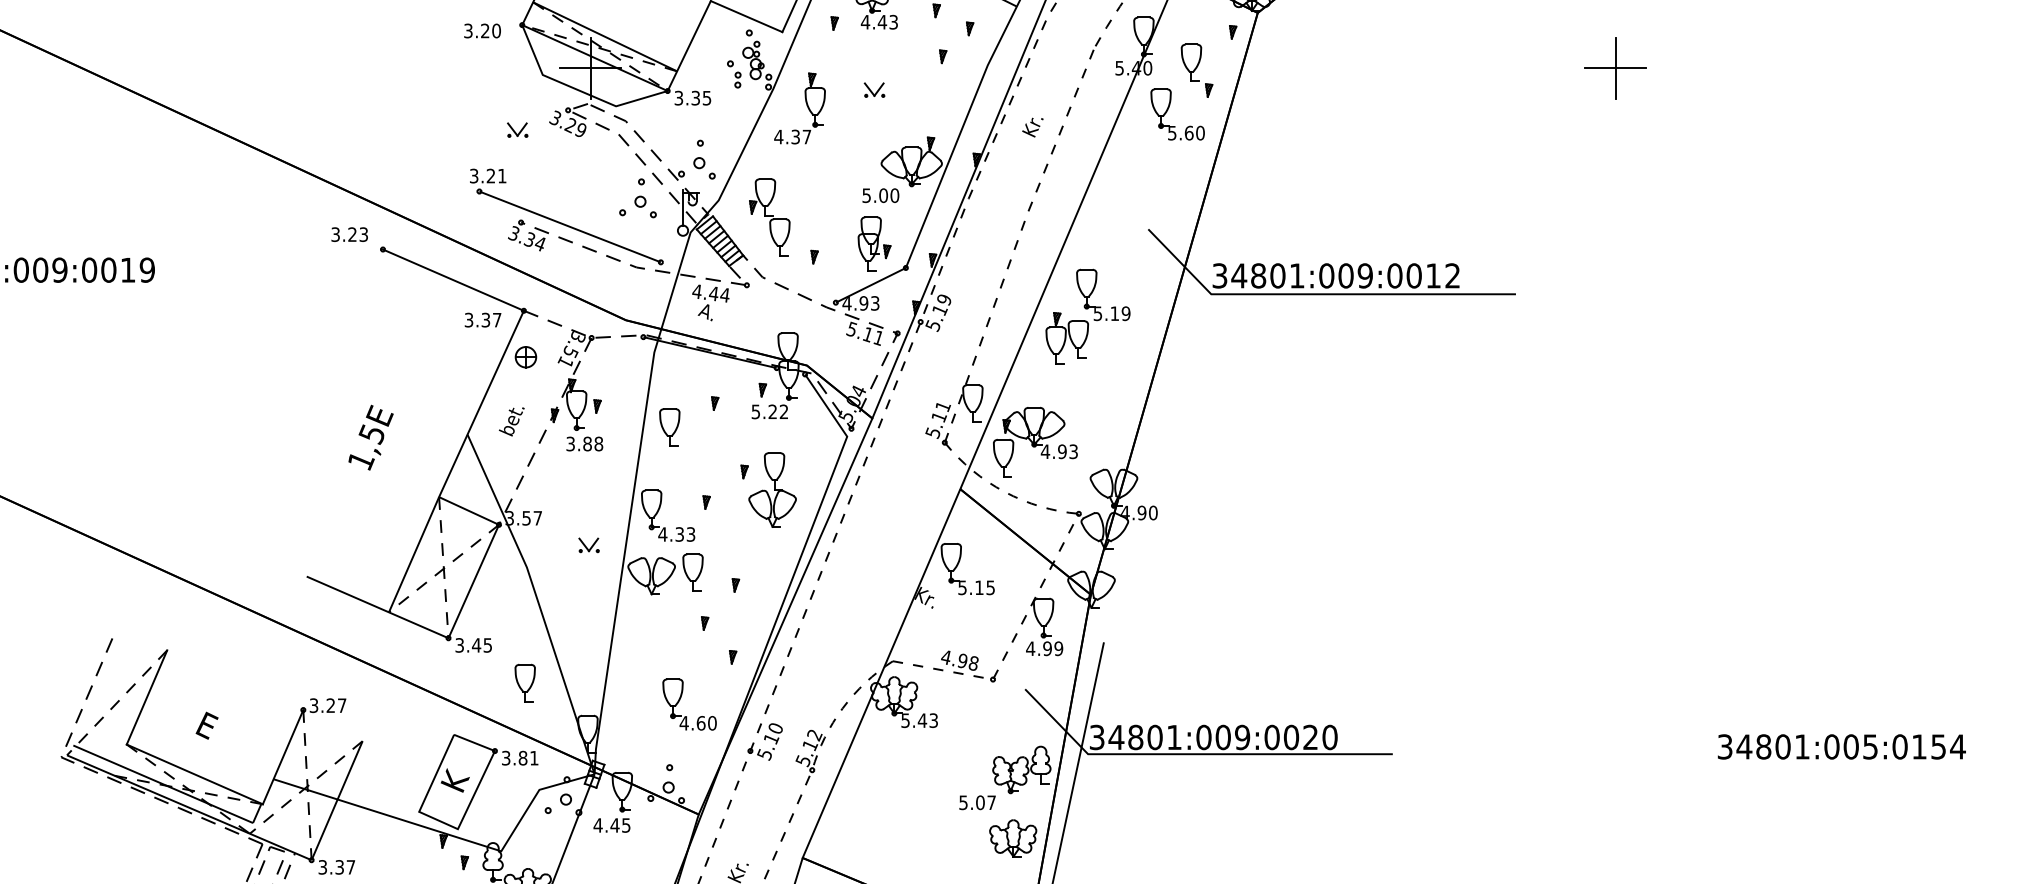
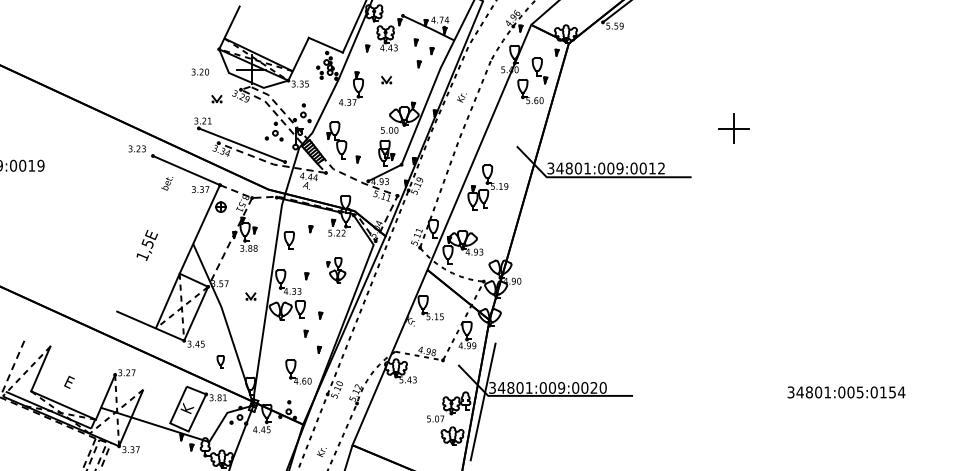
text: (482, 29) -> (200, 71), moved
part: (1614, 67) -> (733, 128), moved
text: (512, 421) -> (167, 183), moved
part: (768, 490) -> (336, 270), size x0.7
part: (524, 681) -> (220, 361), size x0.7

